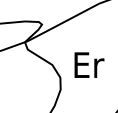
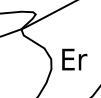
text: (89, 65) -> (74, 59), moved

